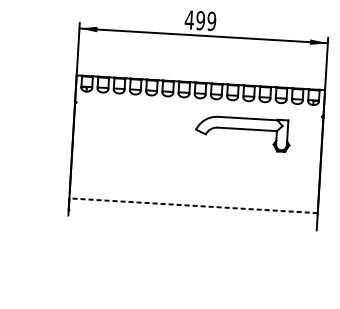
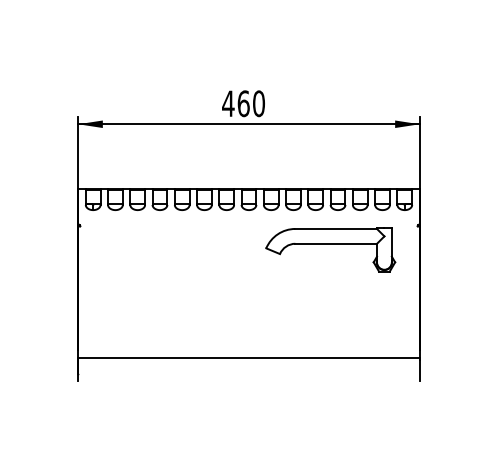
text: (205, 20) -> (250, 103), 499 -> 460
part: (242, 133) -> (330, 249), moved
line: (193, 205) -> (248, 357), dashed -> solid

